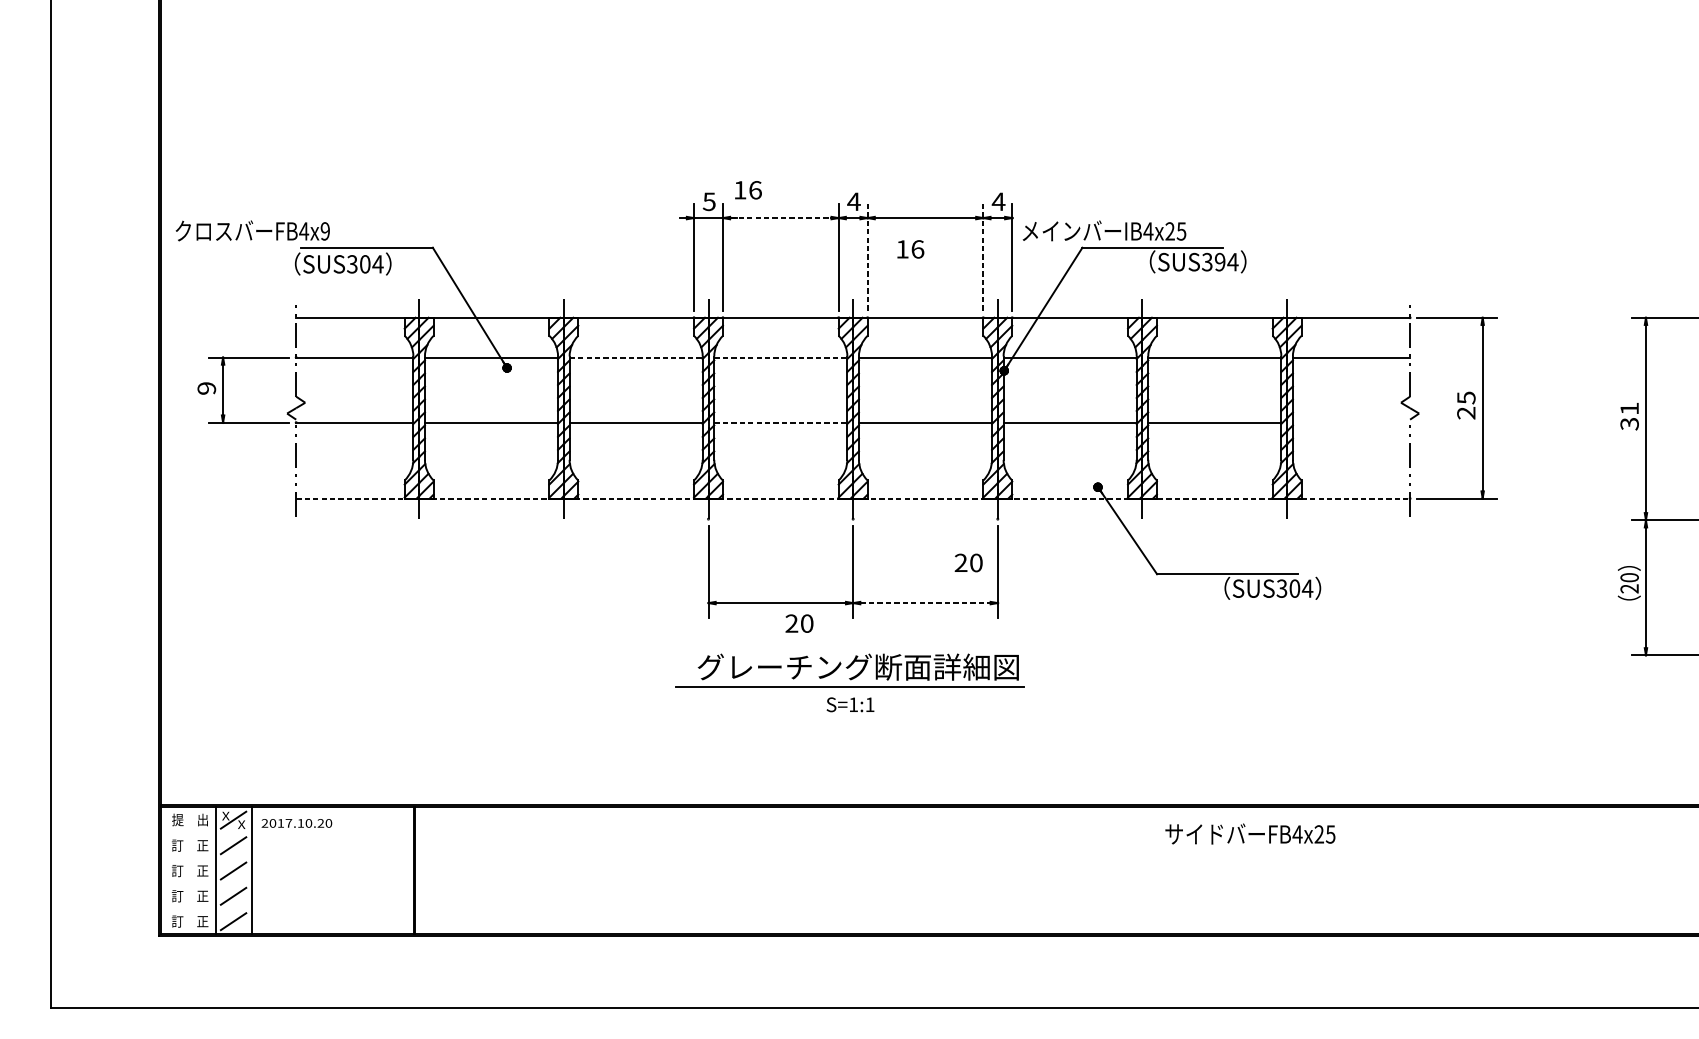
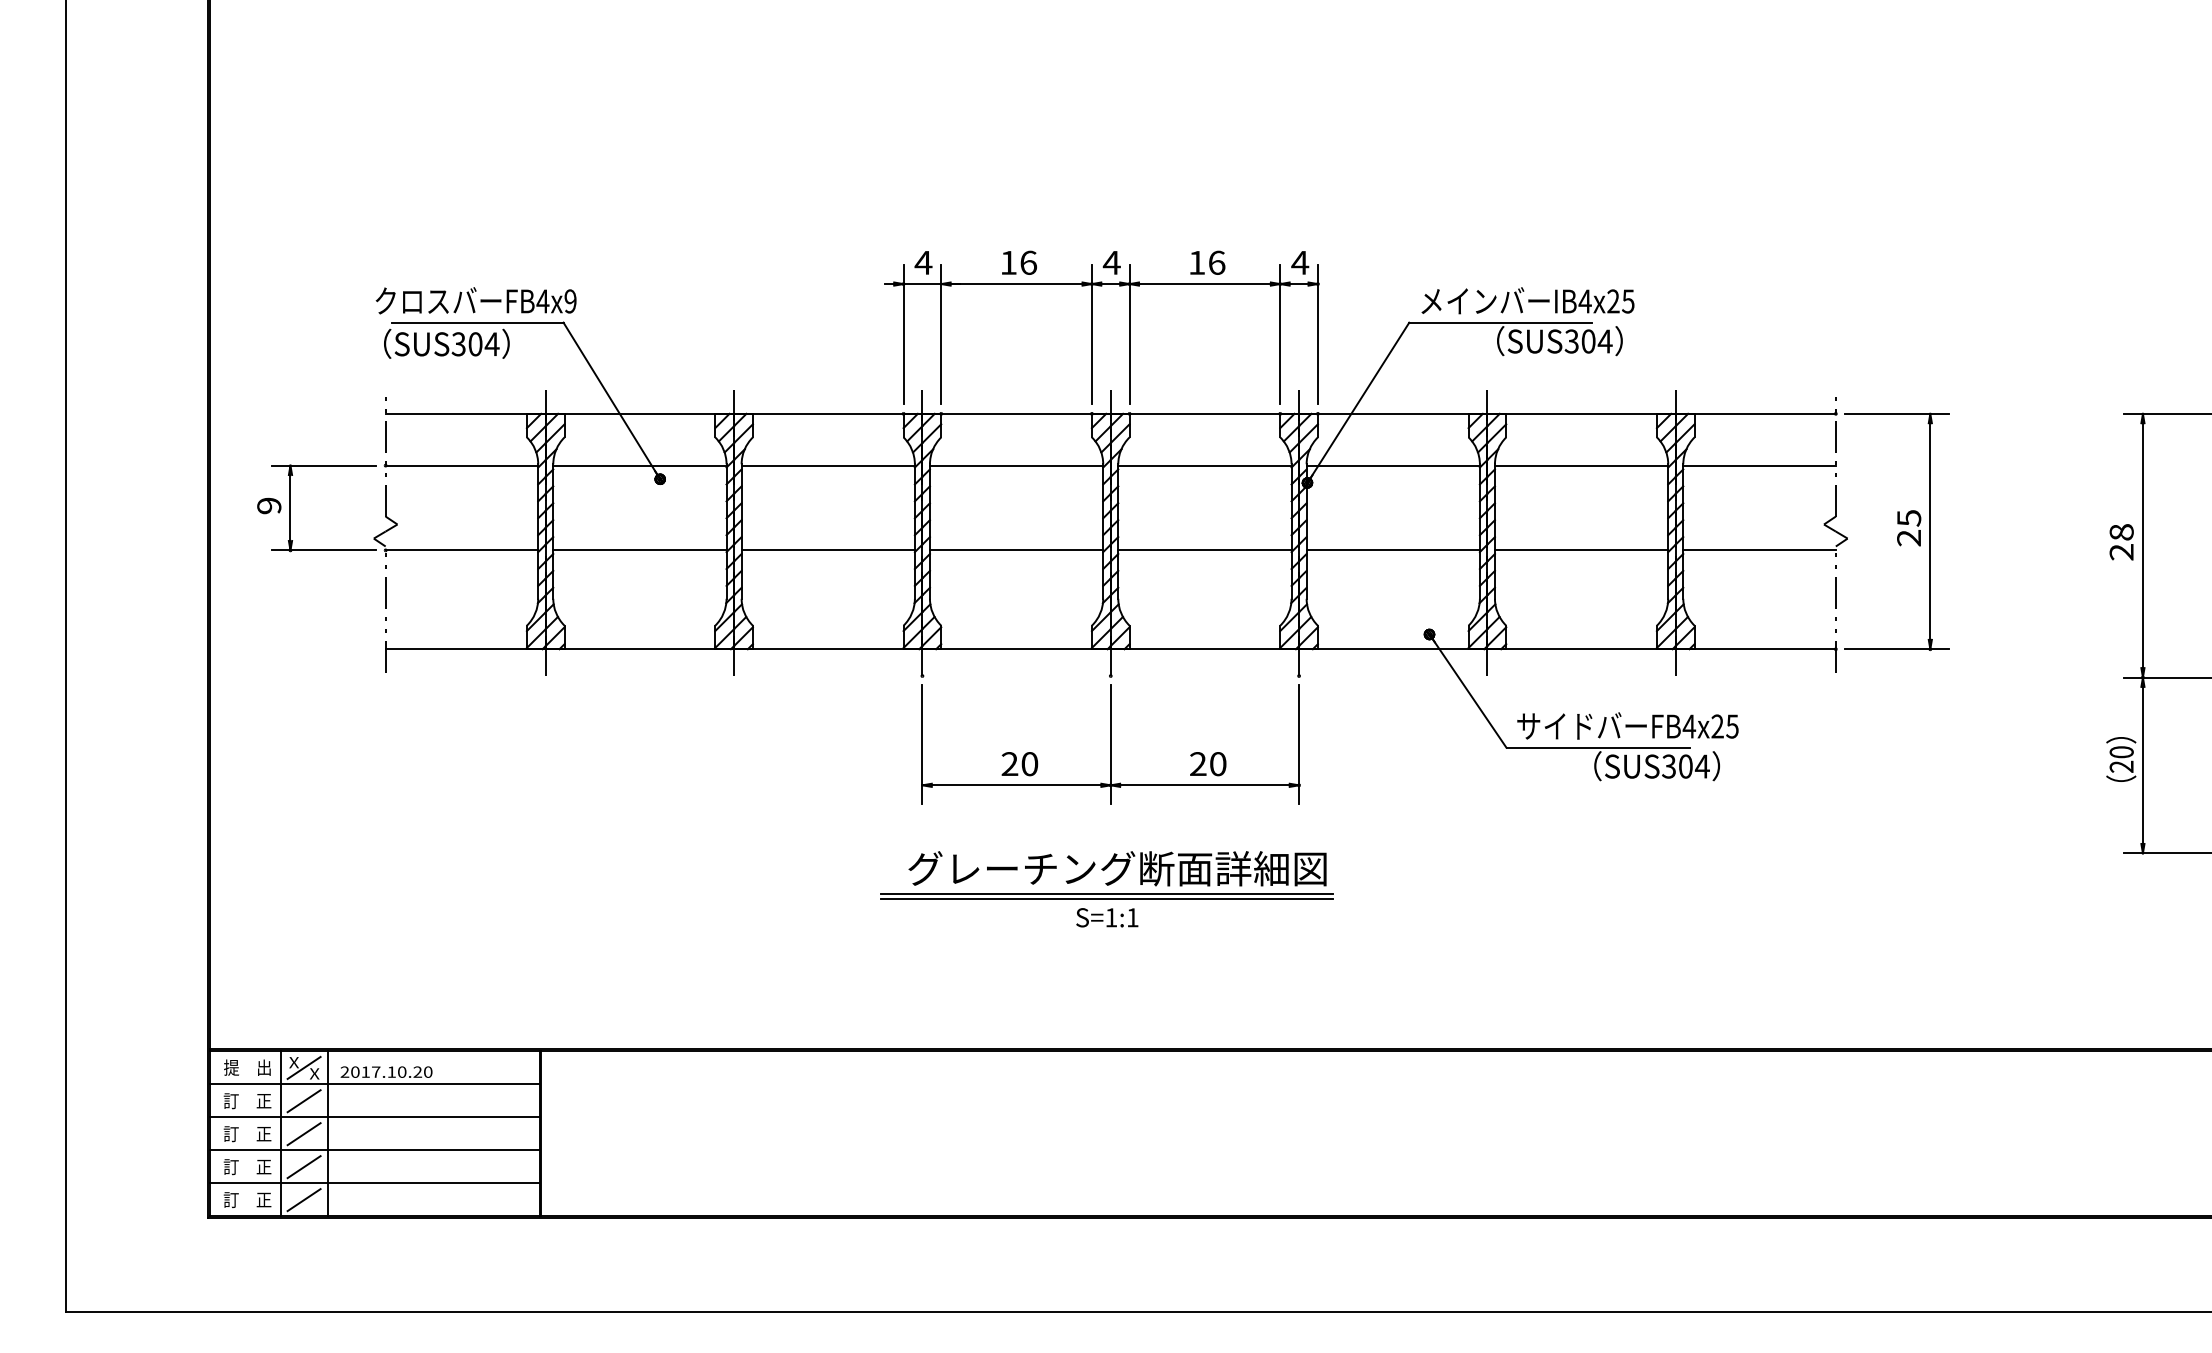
text: (748, 189) -> (1019, 262), moved
text: (709, 201) -> (923, 262), 5 -> 4
line: (780, 218) -> (1016, 284), dashed -> solid
text: (252, 230) -> (475, 300), moved
text: (1104, 230) -> (1527, 300), moved
text: (910, 249) -> (1207, 262), moved
line: (867, 256) -> (1129, 334), dashed -> solid
line: (983, 256) -> (1280, 334), dashed -> solid
text: (1220, 262) -> (1588, 341), SUS394 -> SUS304
line: (636, 357) -> (828, 465), dashed -> solid
line: (780, 357) -> (1016, 465), dashed -> solid
text: (1629, 416) -> (2121, 542), 31 -> 28
line: (780, 422) -> (1016, 550), dashed -> solid
line: (1351, 422) -> (1759, 550), added
line: (853, 498) -> (1111, 649), dashed -> solid
text: (968, 563) -> (1208, 764), moved
line: (925, 603) -> (1204, 785), dashed -> solid
text: (799, 623) -> (1019, 764), moved
line: (849, 690) -> (1106, 898), added
line: (287, 832) -> (374, 1083), added
text: (1250, 833) -> (1627, 725), moved
line: (287, 857) -> (374, 1116), added
line: (287, 882) -> (374, 1149), added
line: (287, 908) -> (374, 1182), added

